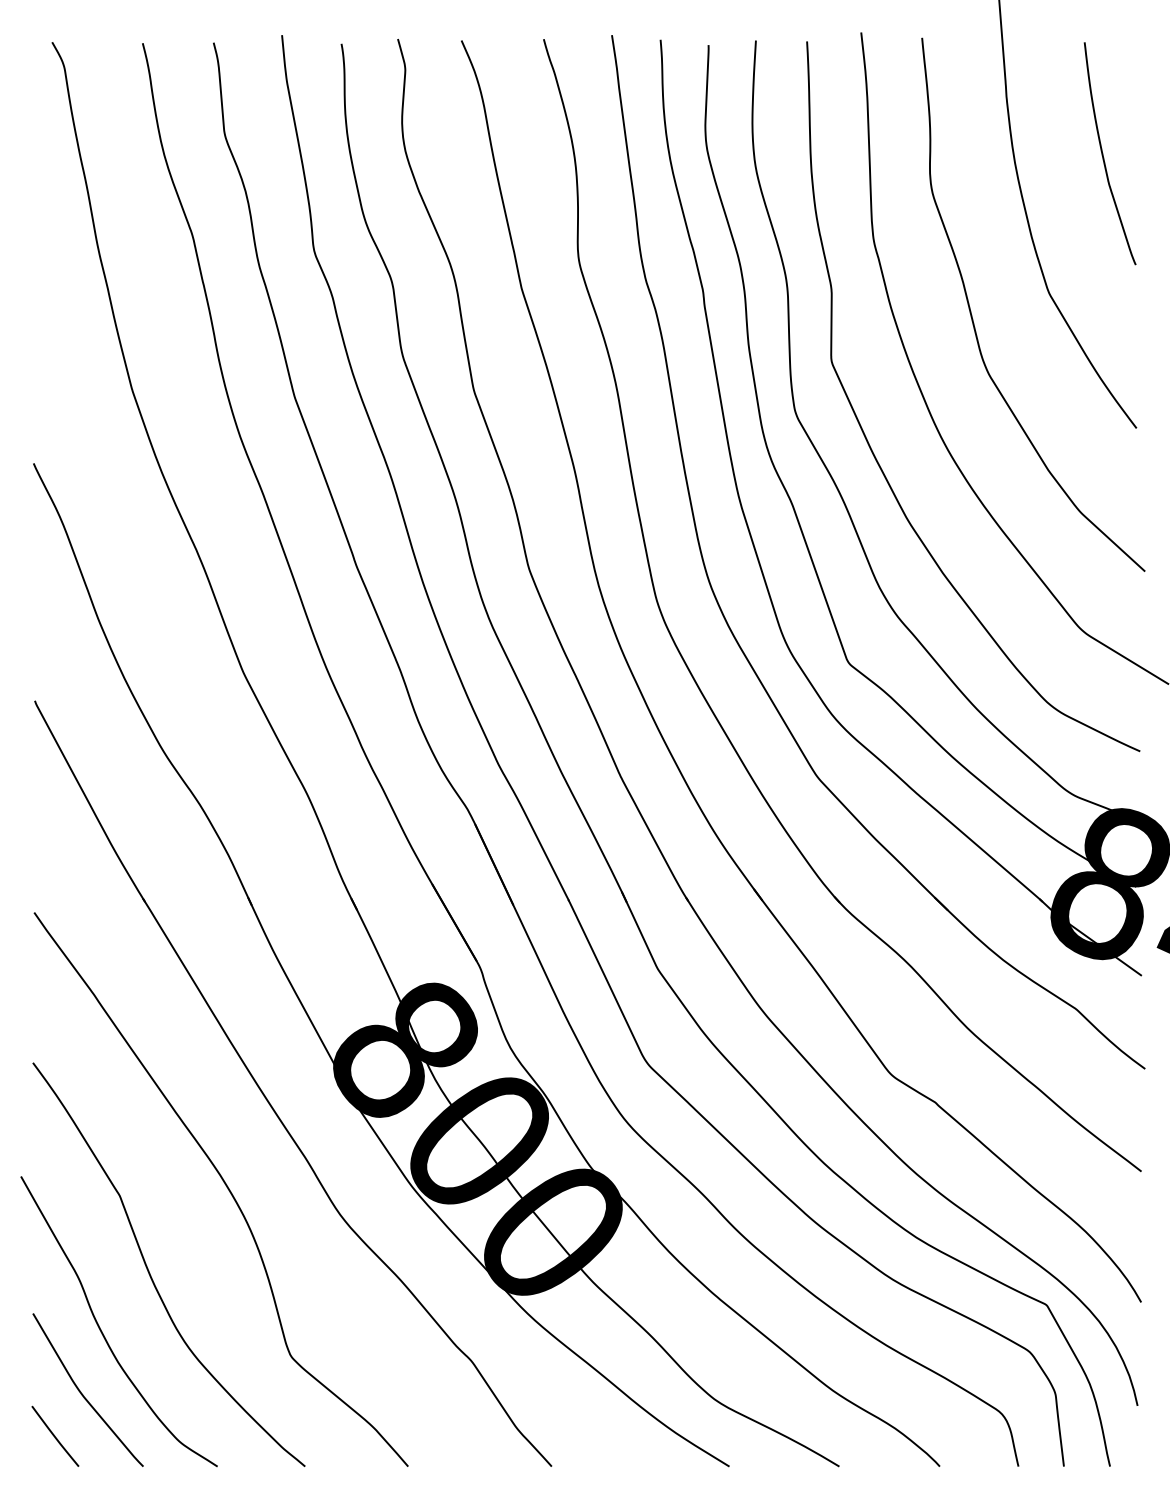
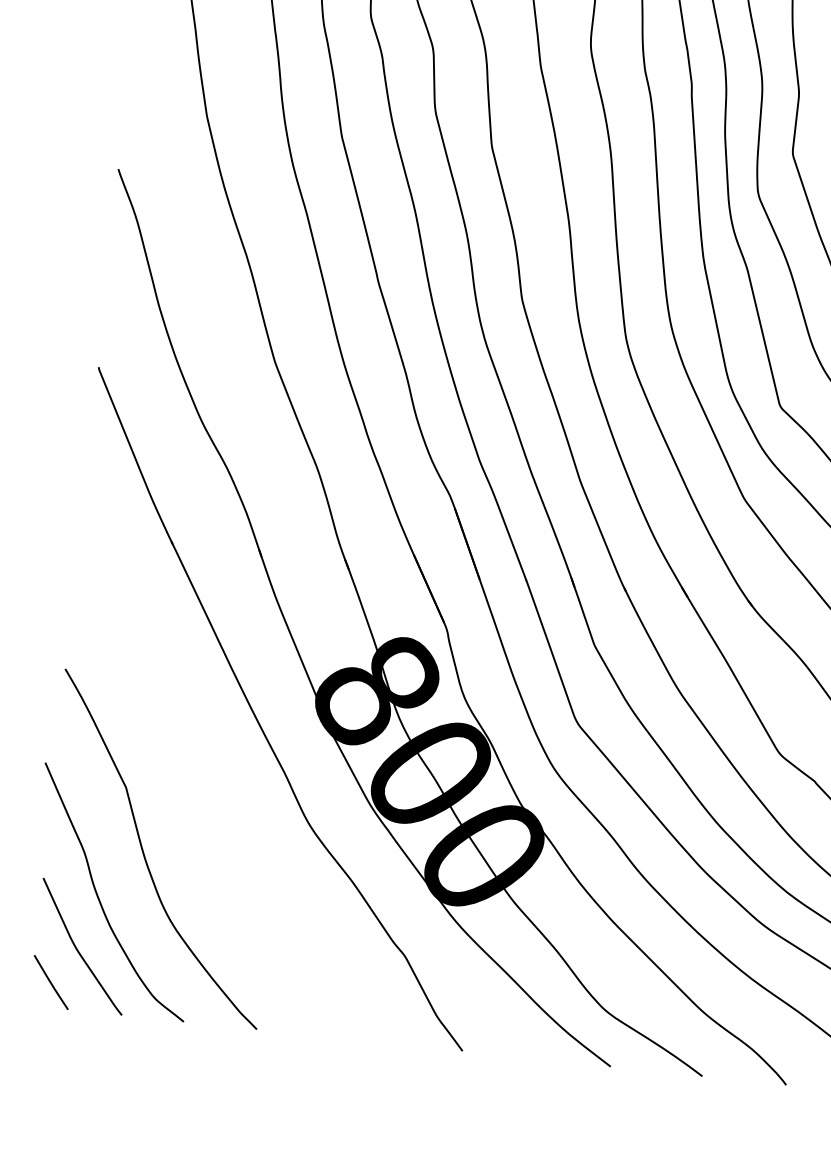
curve: (226, 1187) -> (215, 789), removed

